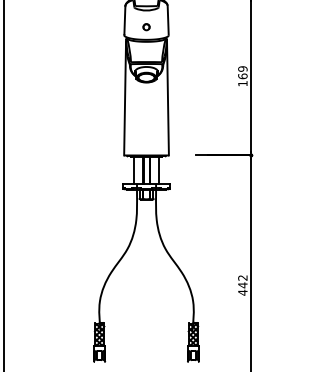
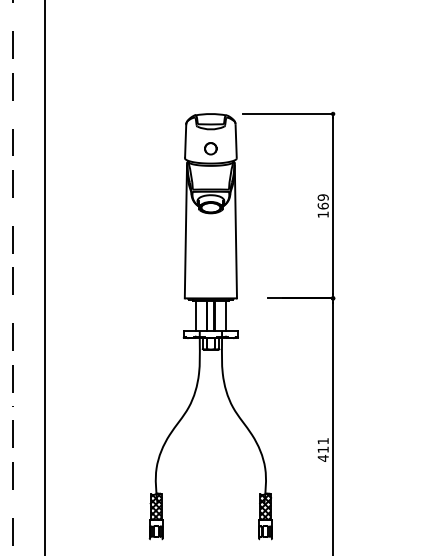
part: (146, 26) -> (210, 148), size x1.6
text: (242, 281) -> (322, 445), 442 -> 411

